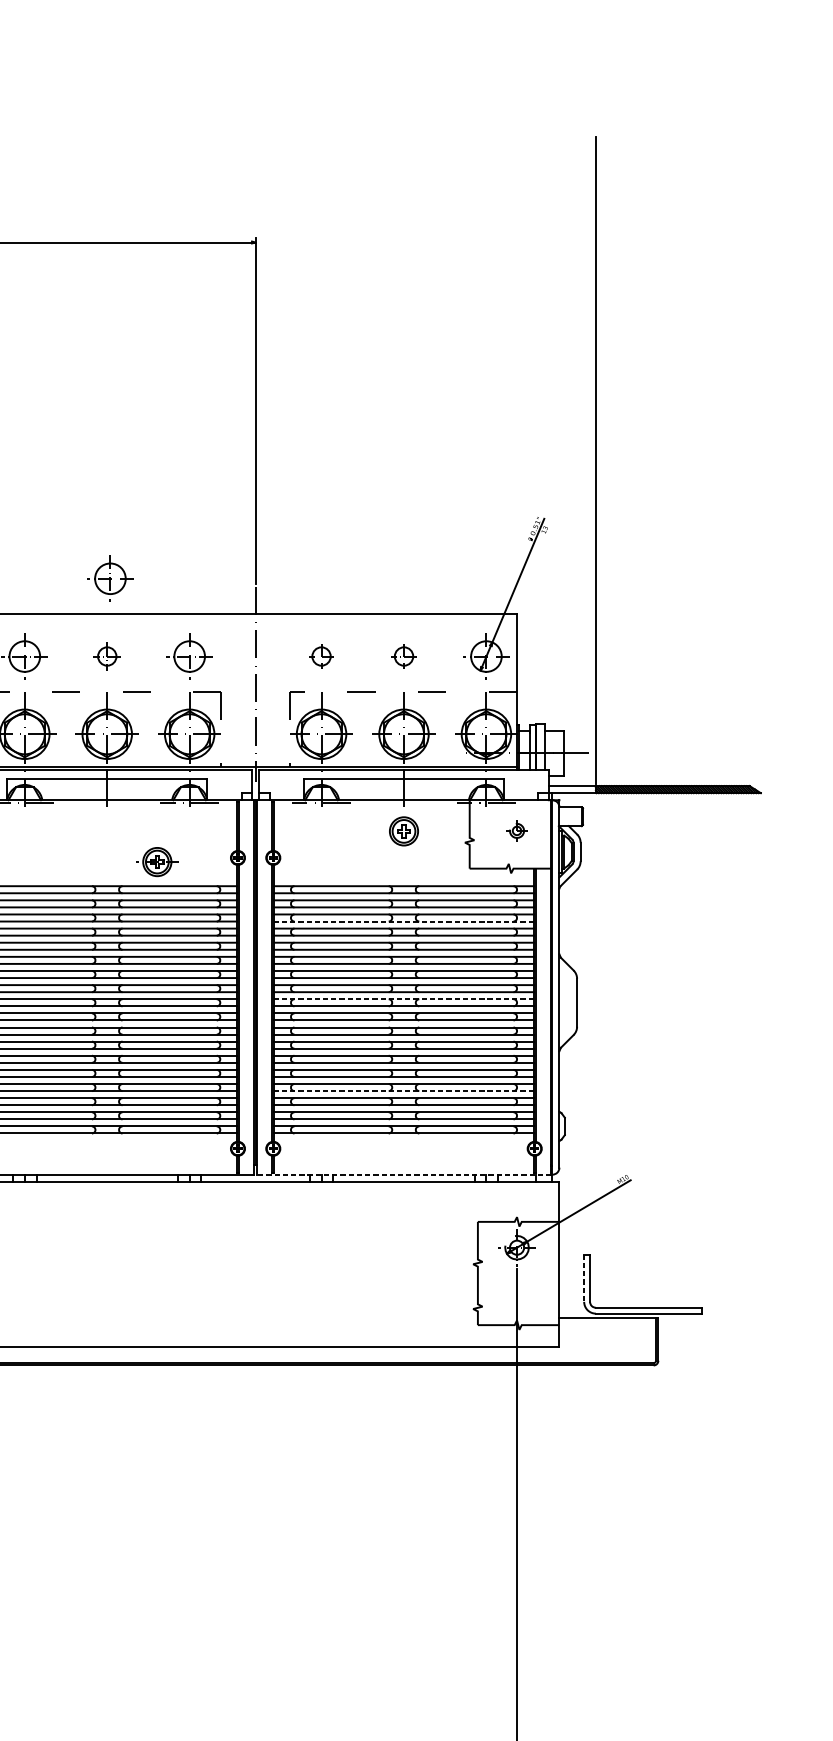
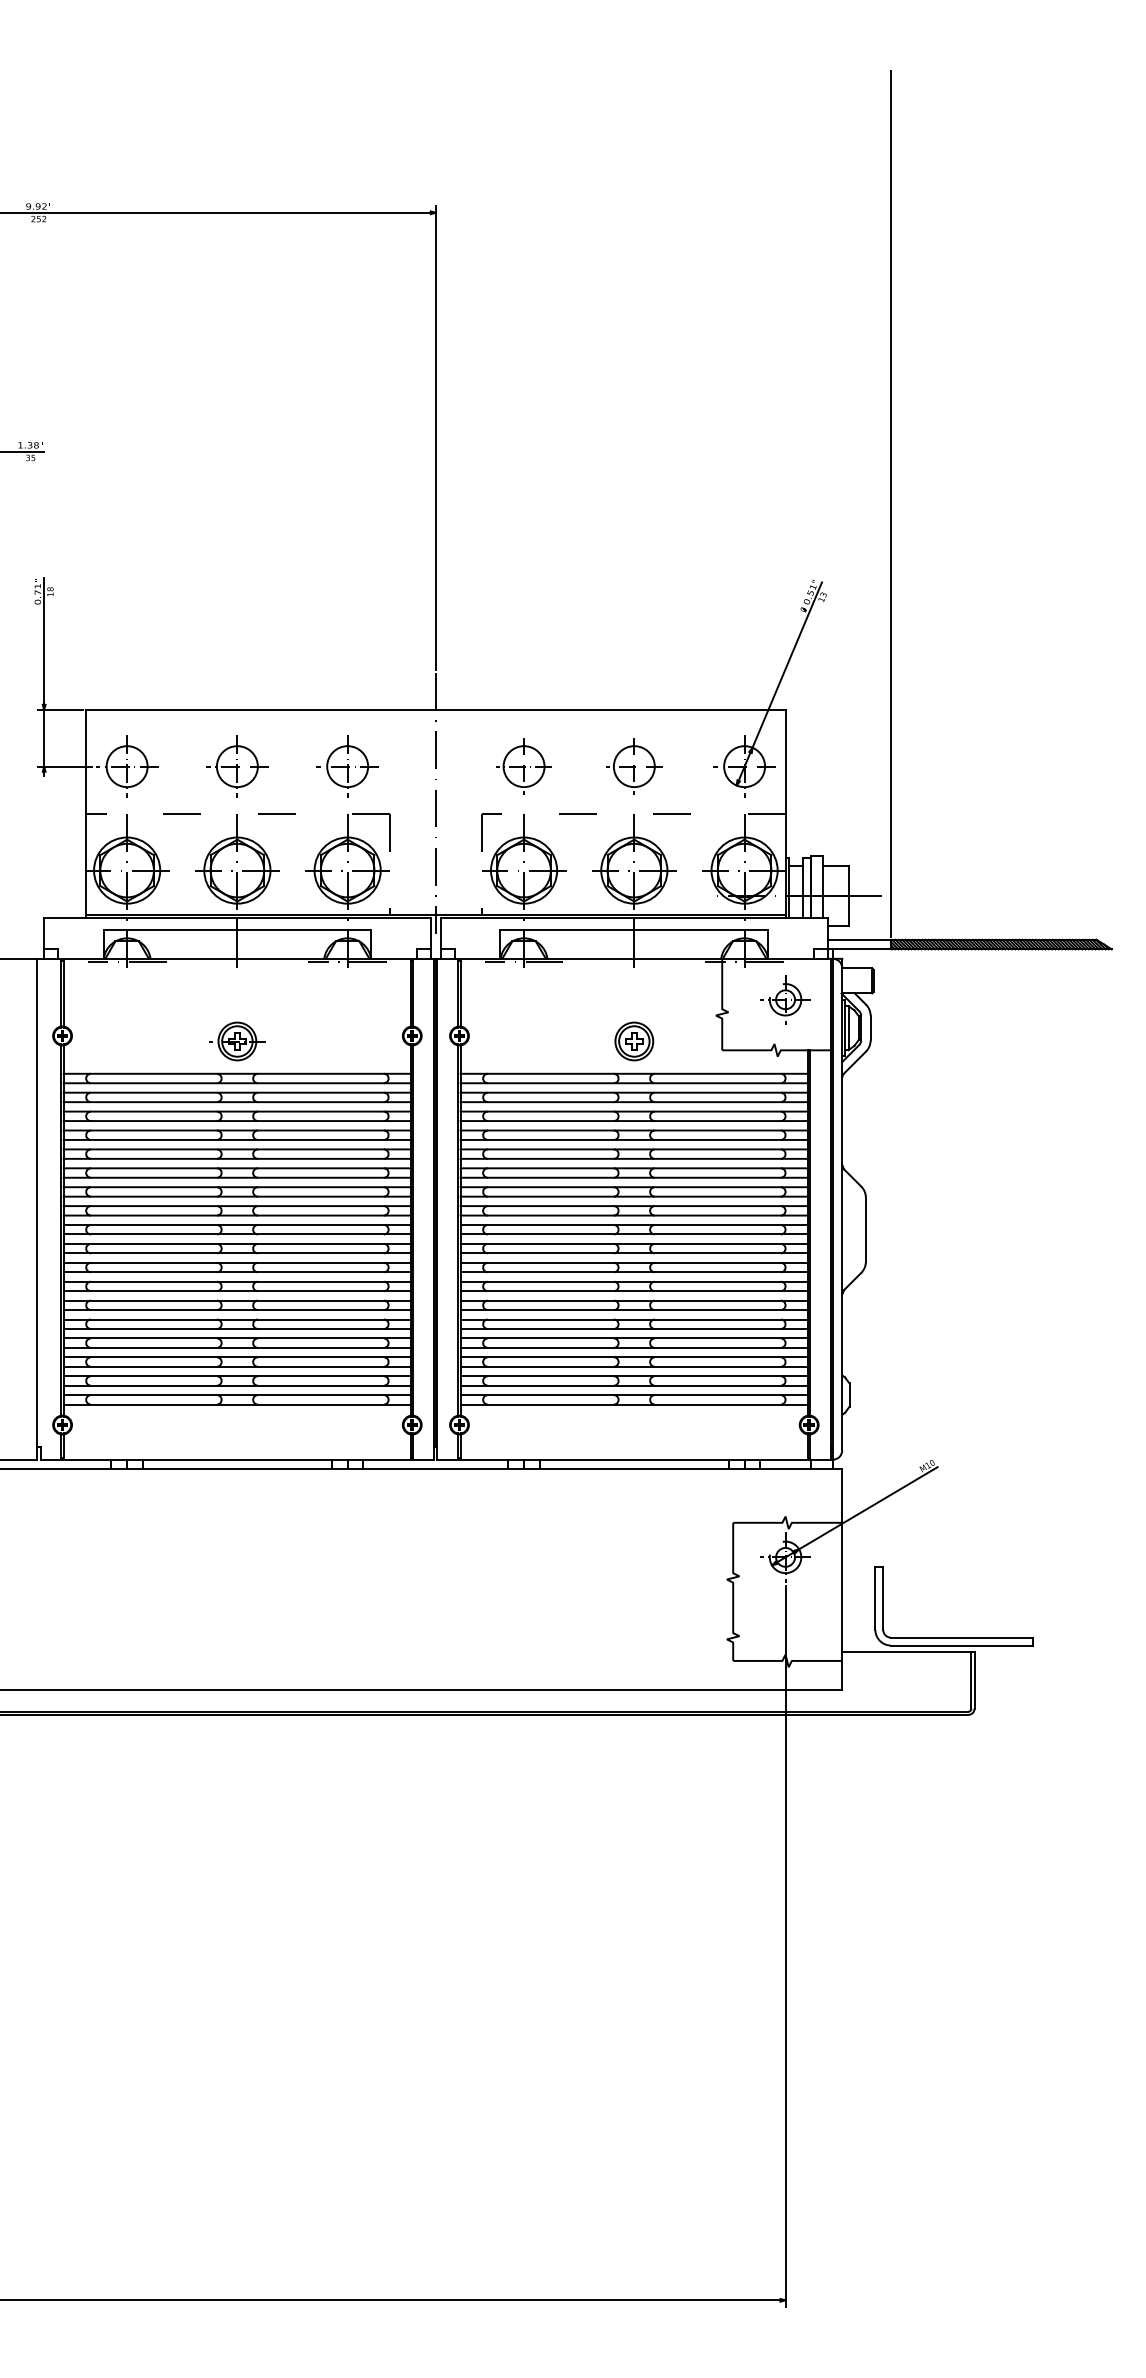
part: (110, 578) -> (241, 662), removed
part: (107, 656) -> (237, 766), size x1.67
part: (321, 656) -> (523, 766), size x1.67
part: (404, 656) -> (634, 766), size x1.67
part: (517, 830) -> (785, 999), size x1.67
part: (404, 831) -> (634, 1041), moved
part: (157, 862) -> (237, 1041), moved
line: (404, 921) -> (634, 1121), dashed -> solid
line: (404, 999) -> (634, 1225), dashed -> solid
line: (404, 1090) -> (634, 1347), dashed -> solid
line: (404, 1174) -> (634, 1459), dashed -> solid
line: (584, 1278) -> (875, 1598), dashed -> solid

